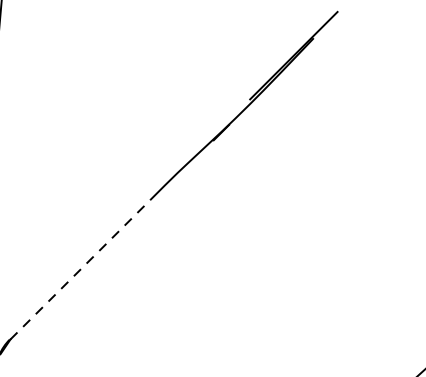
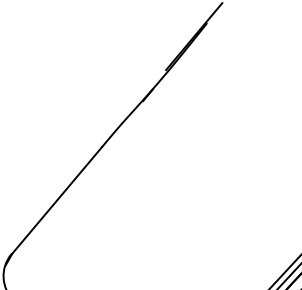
line: (79, 269) -> (56, 200), dashed -> solid

